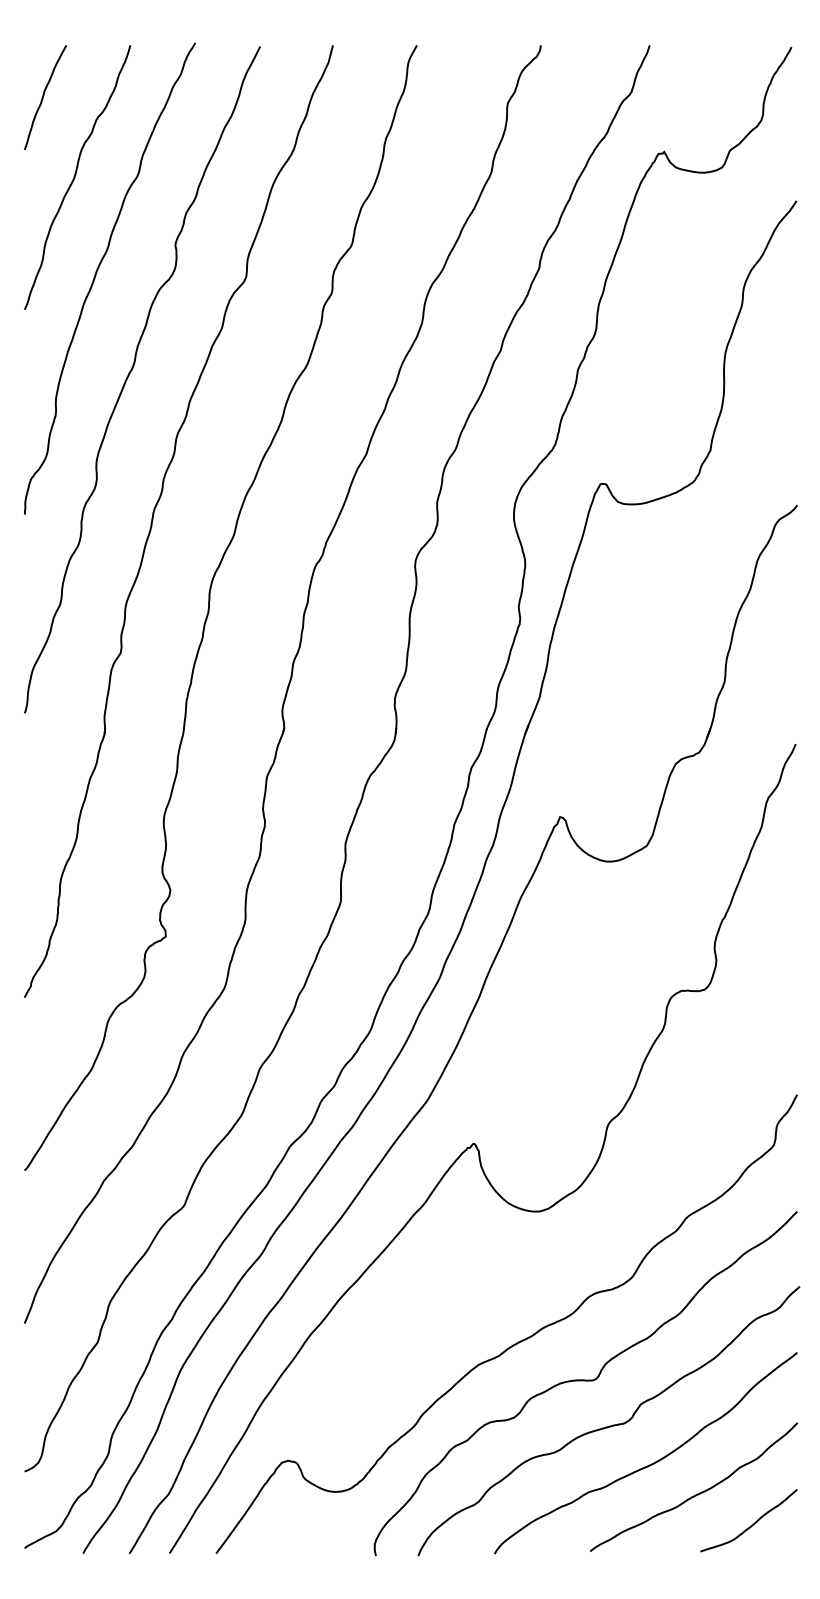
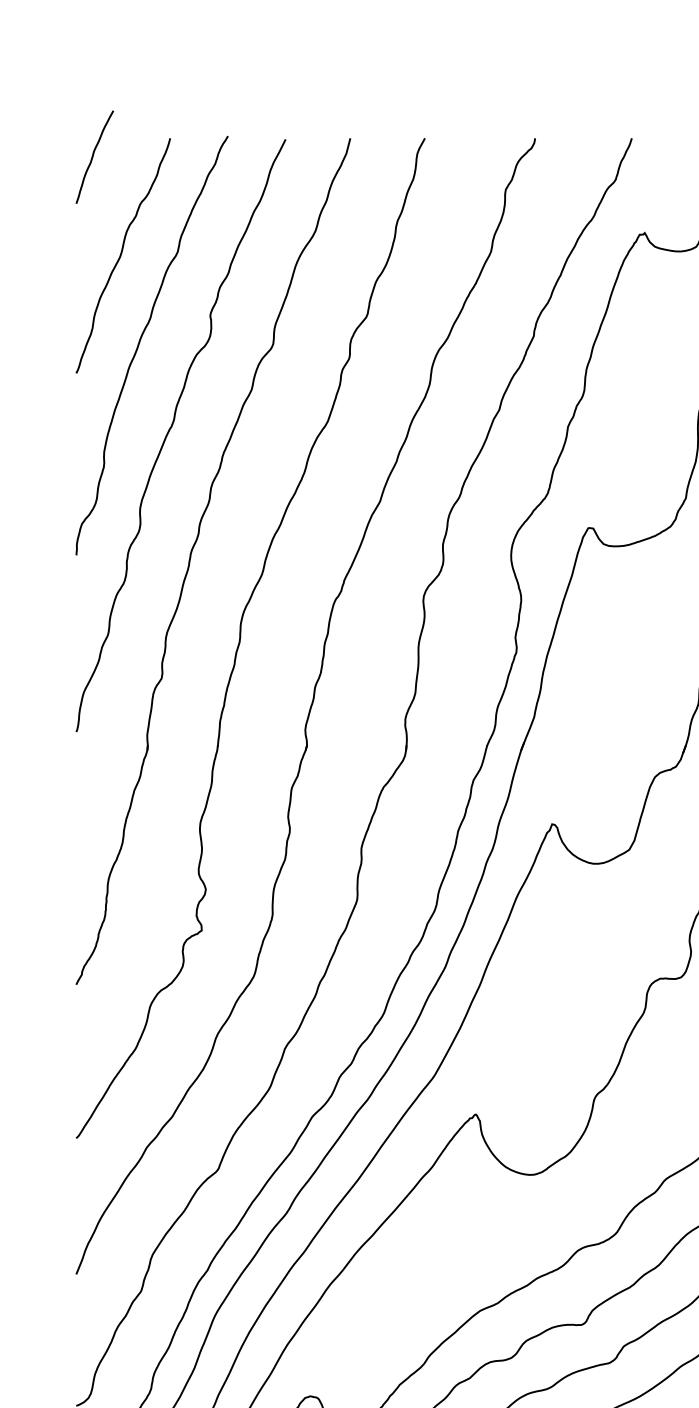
curve: (44, 96) -> (93, 156), moved

